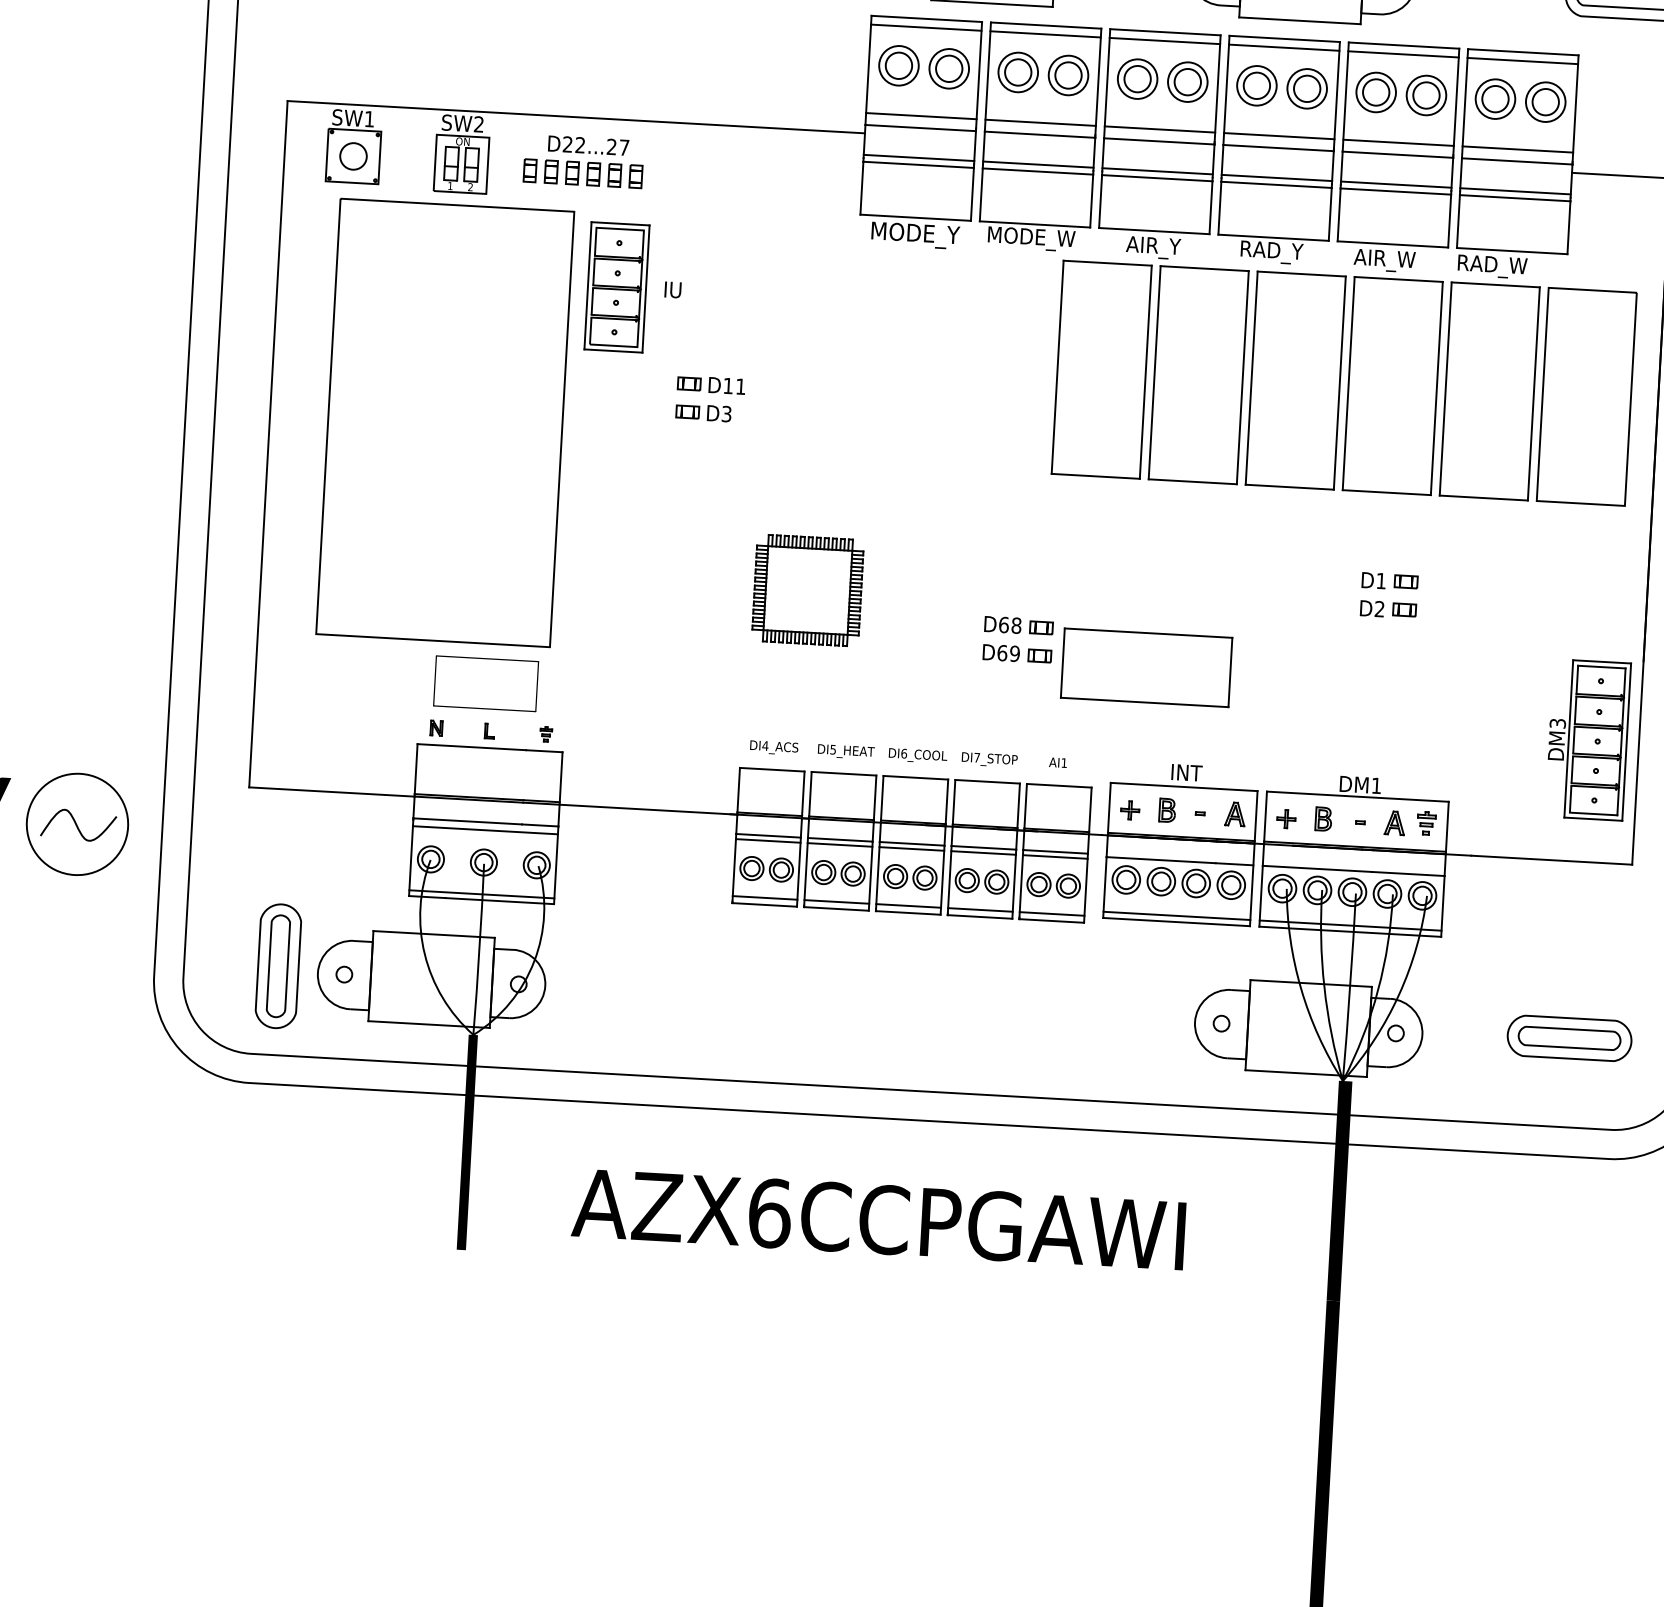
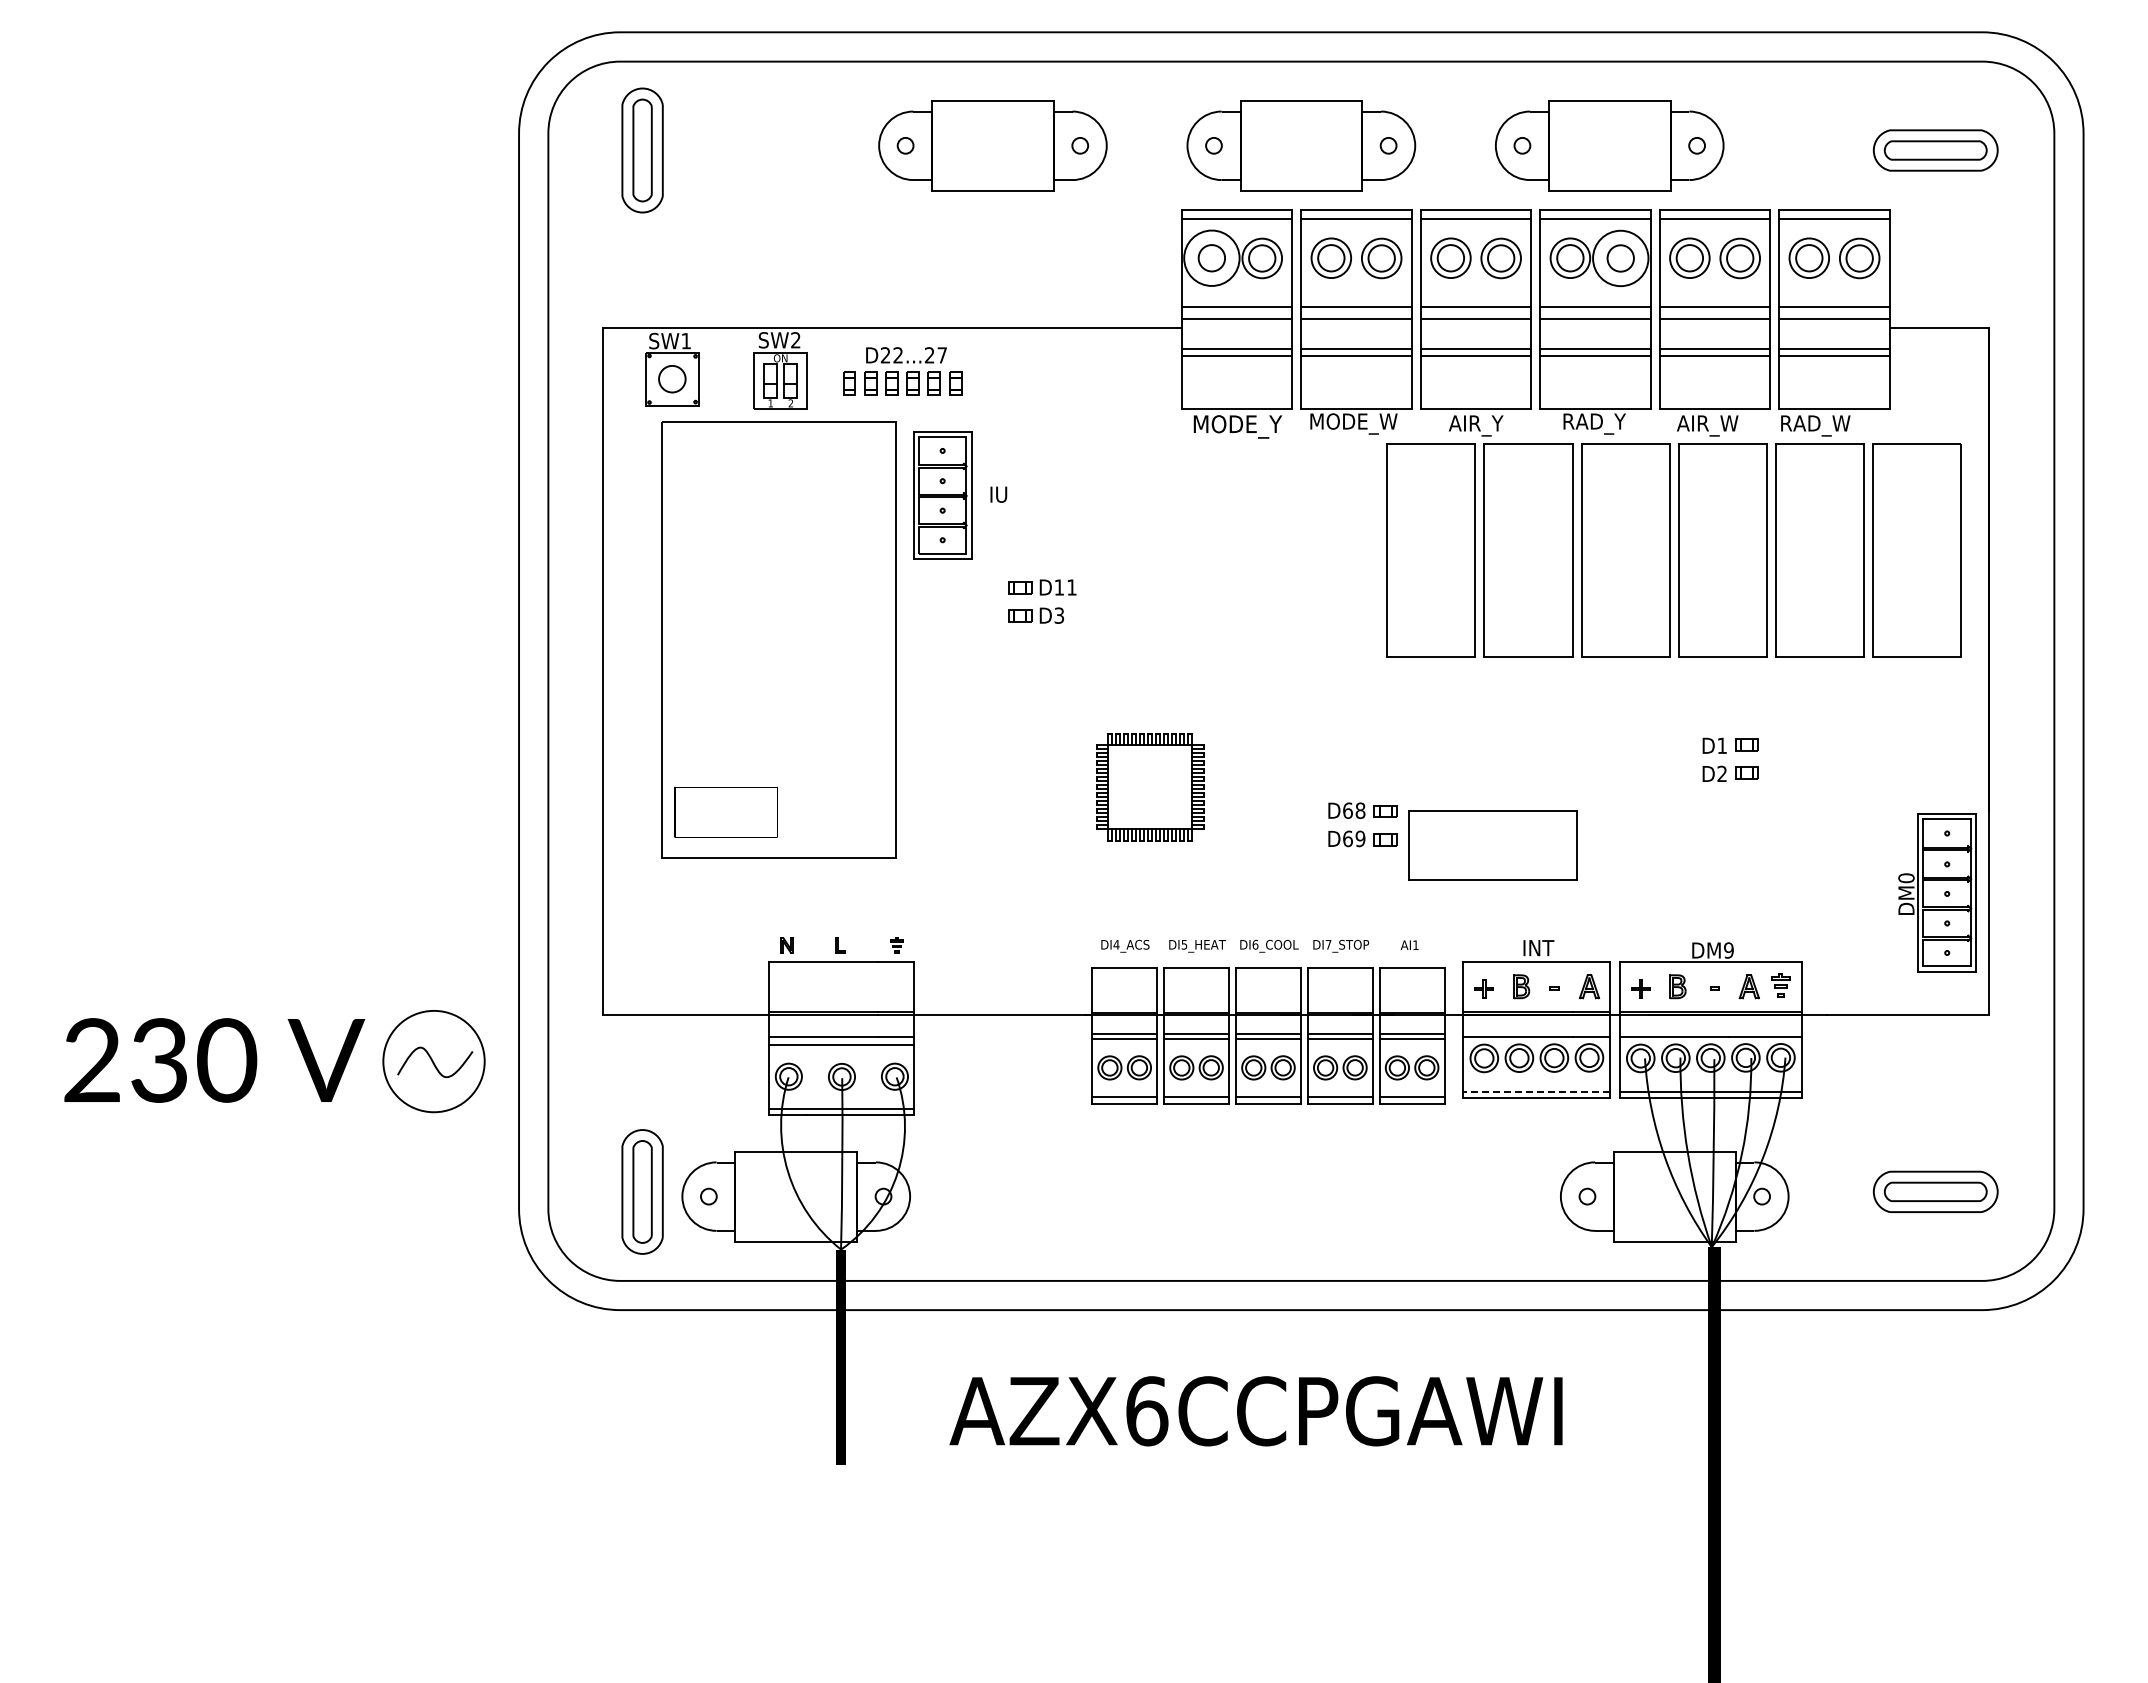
circle: (898, 66) -> (1211, 258), size x1.4
circle: (1306, 88) -> (1620, 258), size x1.4
part: (485, 682) -> (725, 811), moved
text: (1557, 723) -> (1906, 878), DM3 -> DM0
text: (1376, 785) -> (1728, 950), DM1 -> DM9
line: (1176, 915) -> (1536, 1091), solid -> dashed

